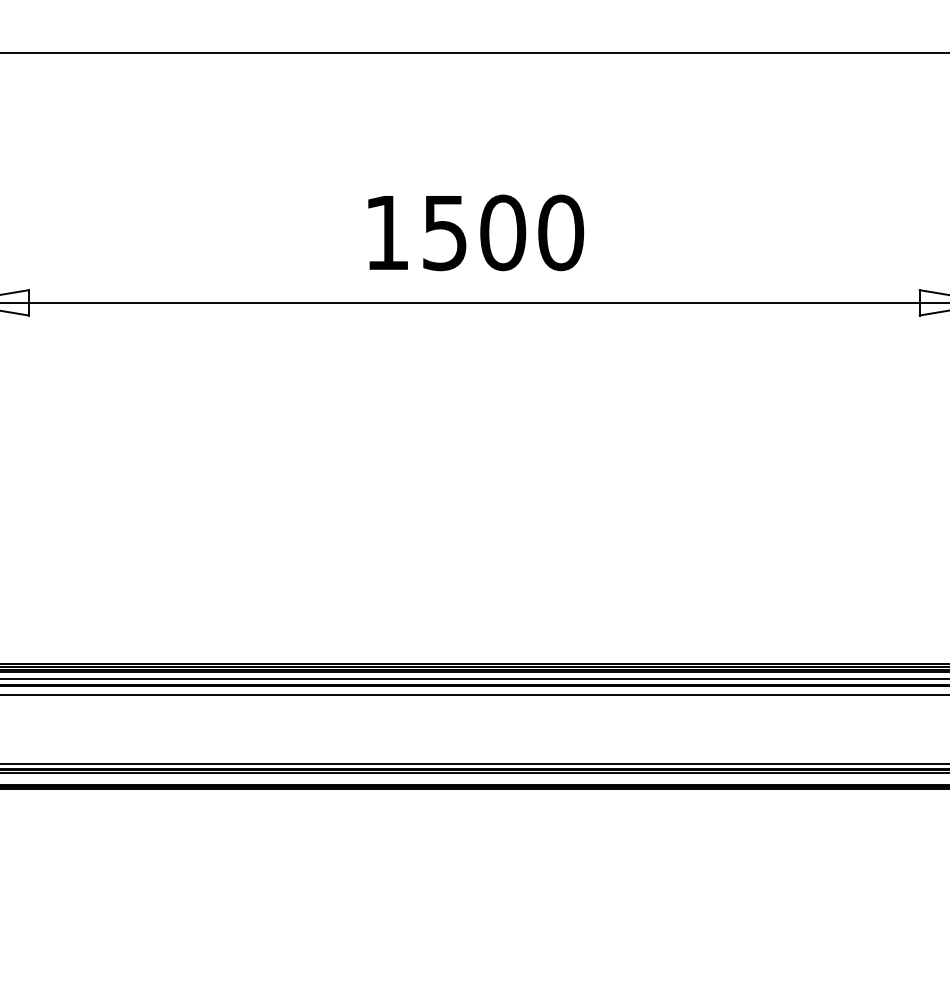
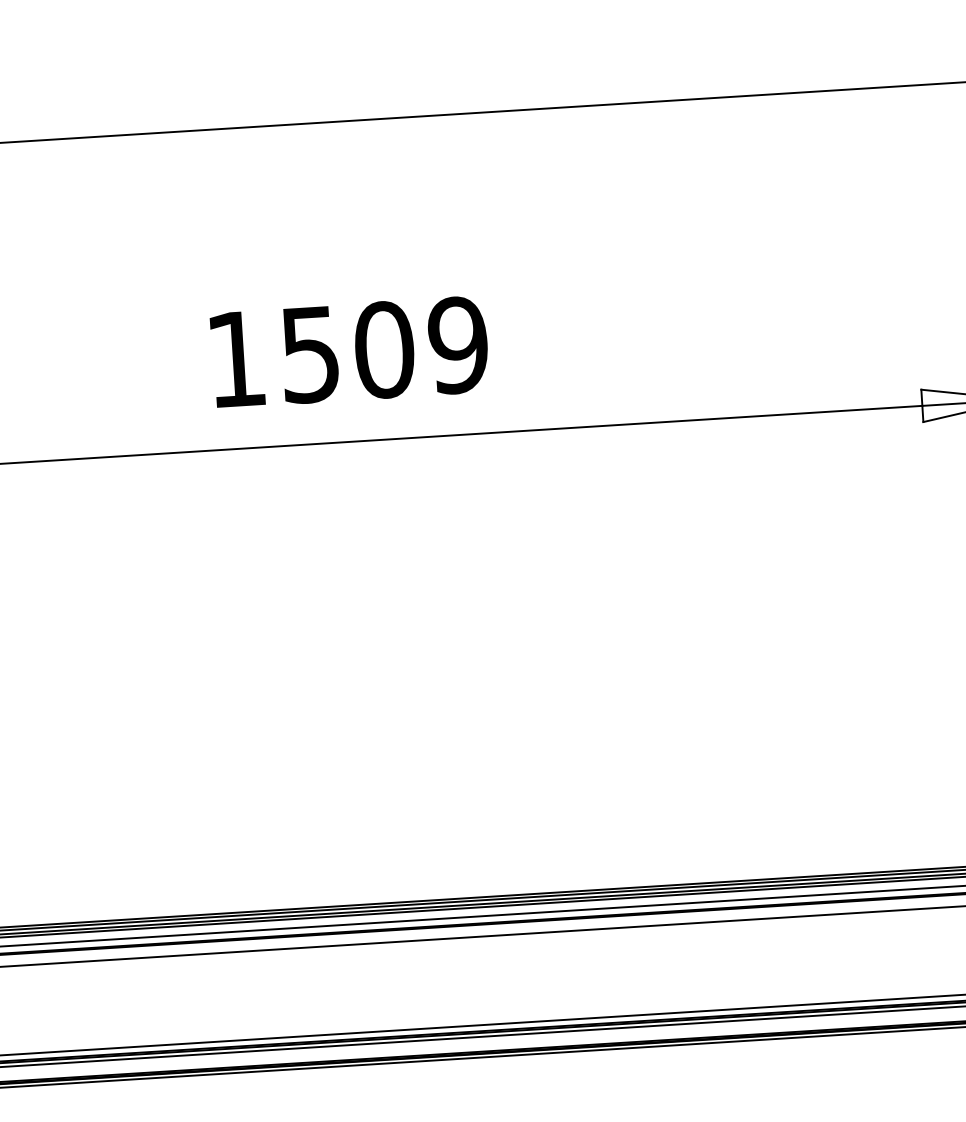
text: (561, 232) -> (459, 344), 1500 -> 1509

